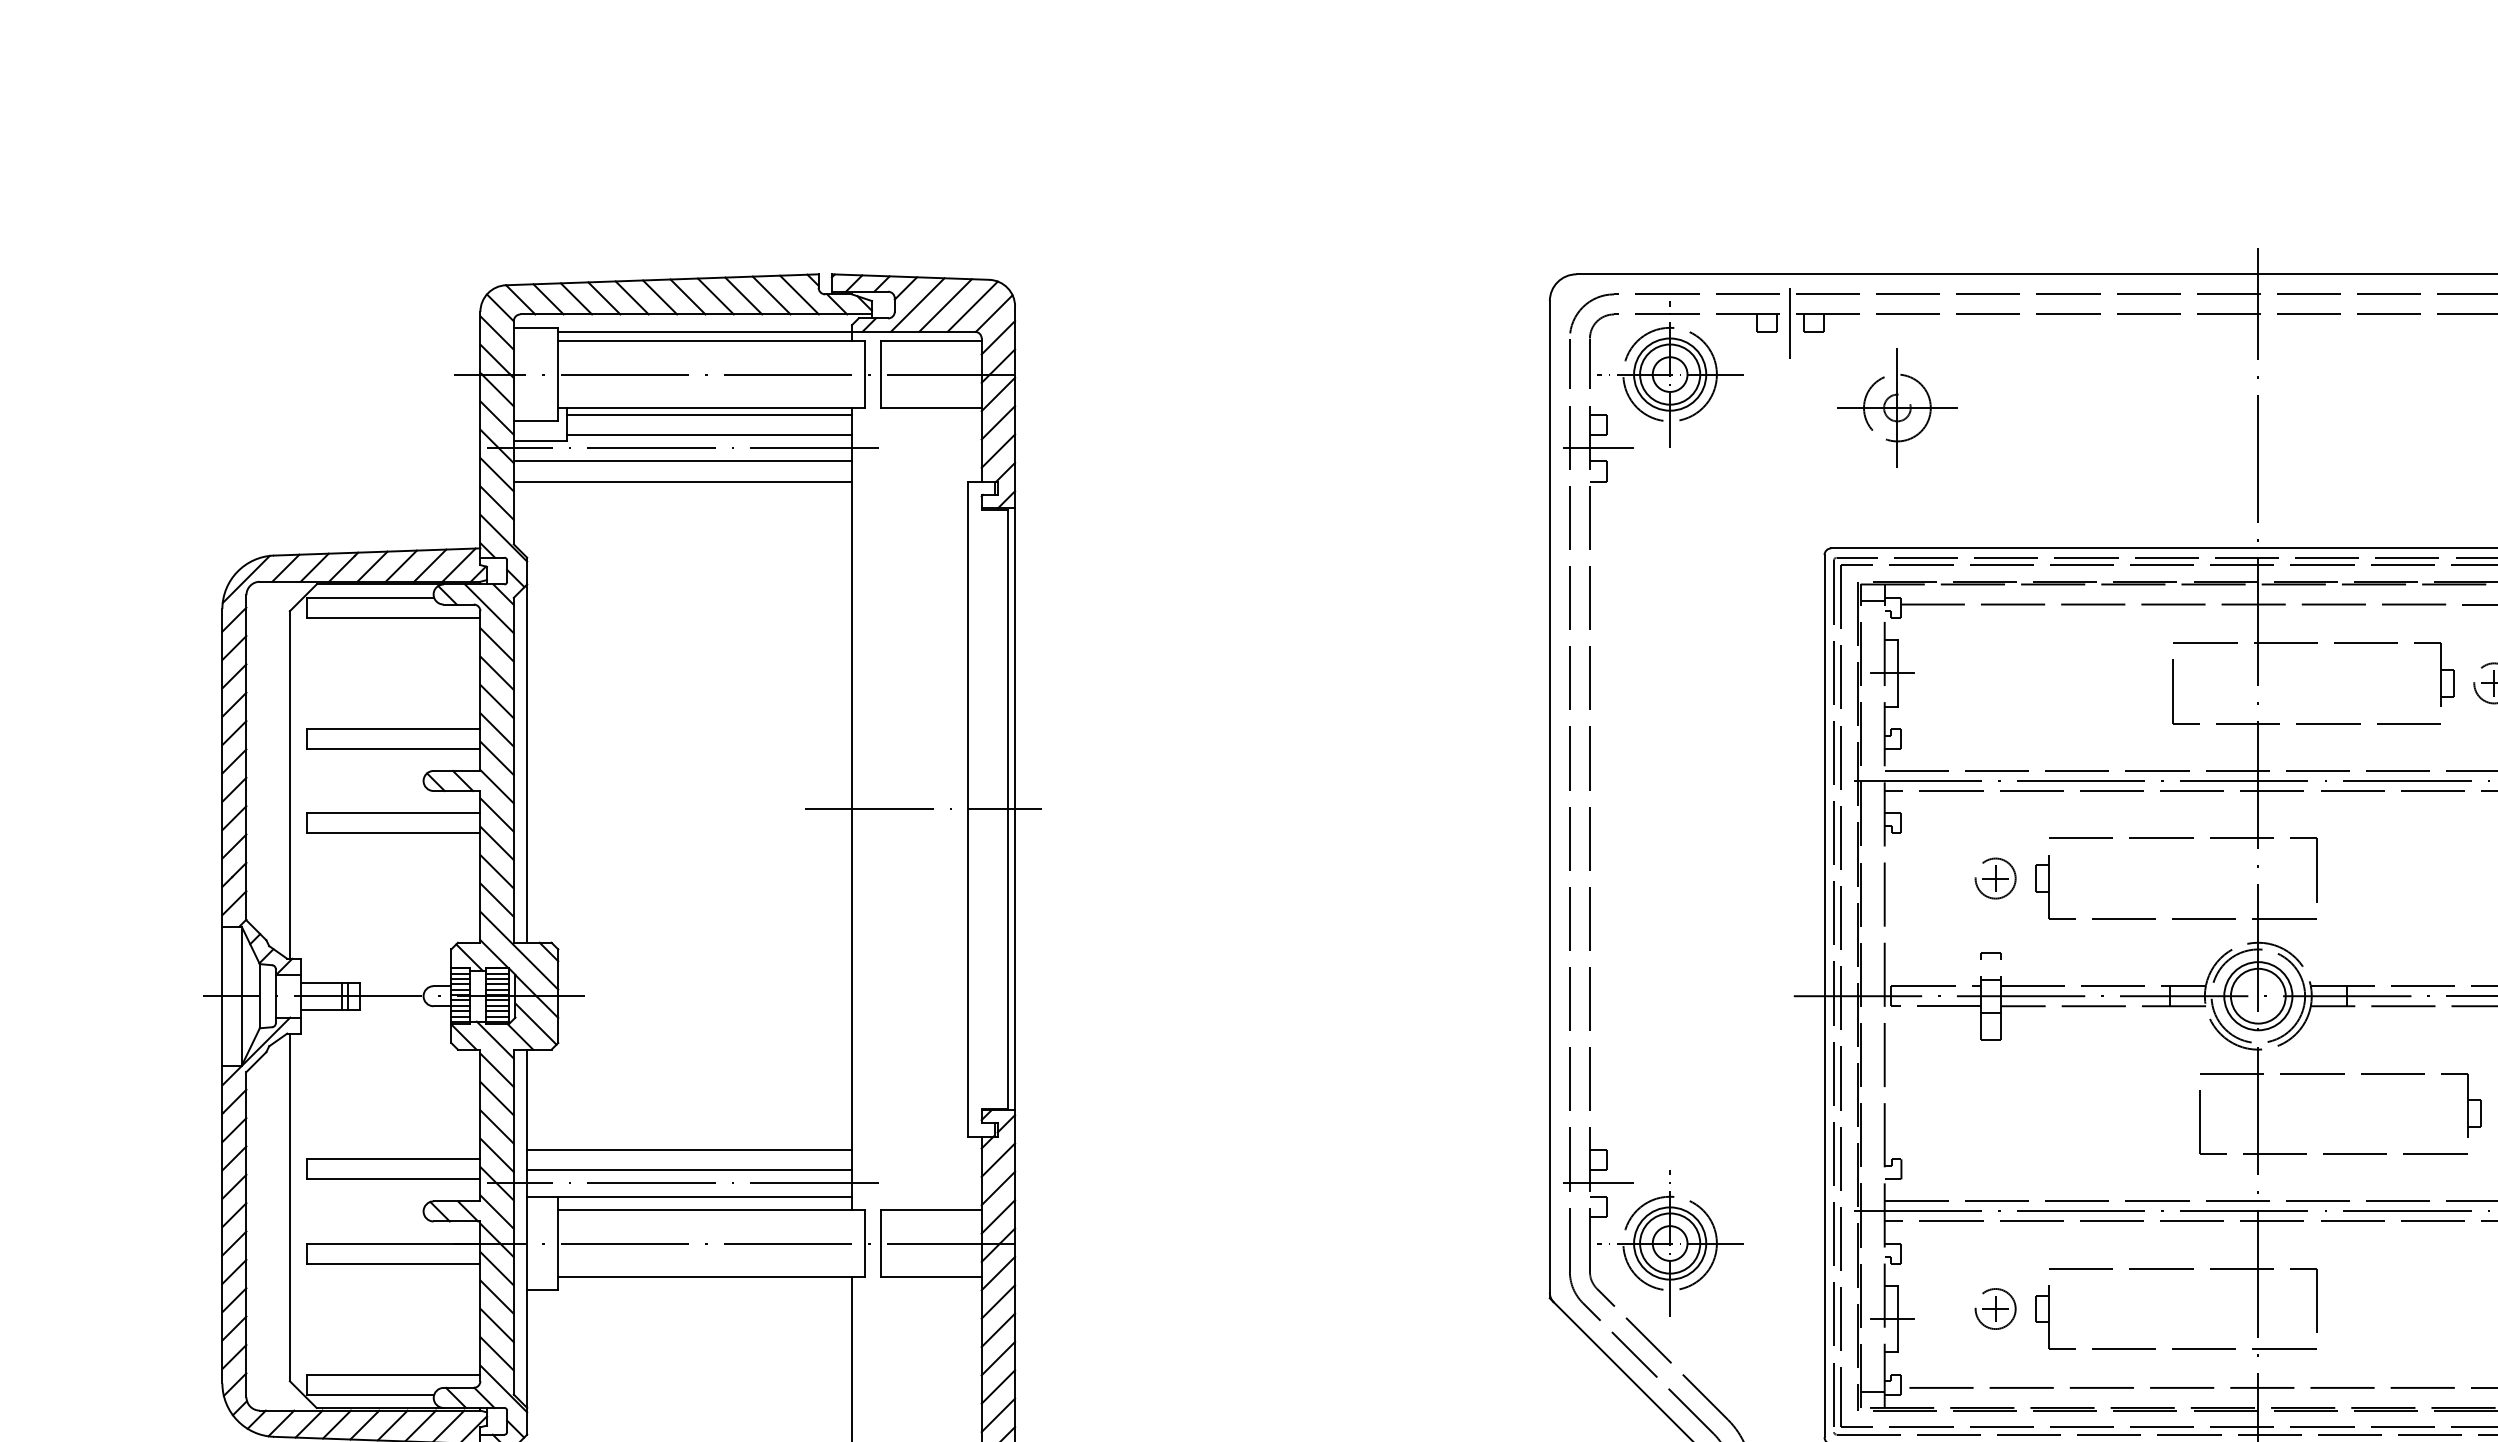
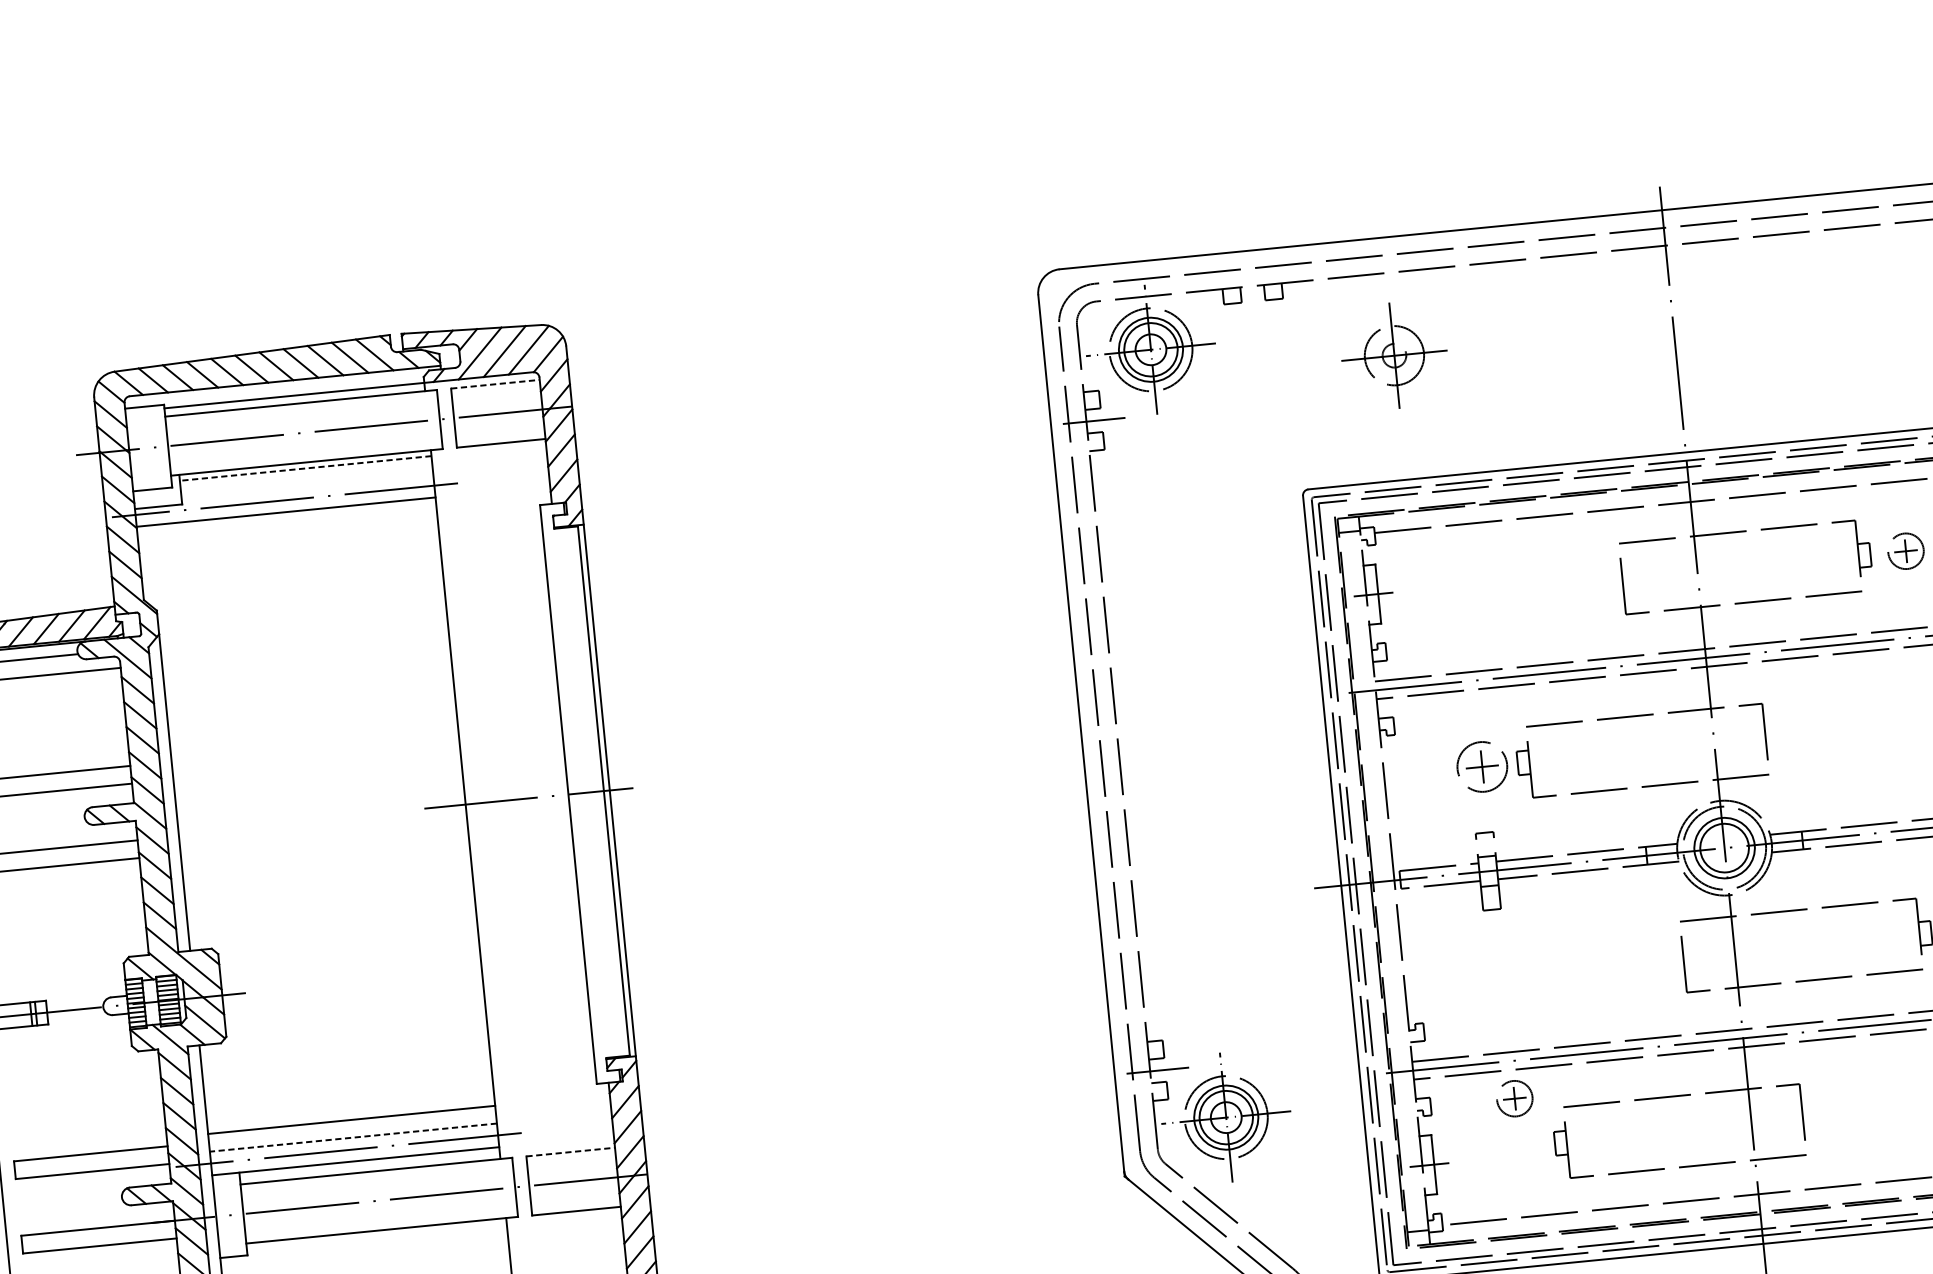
line: (1790, 322) -> (1252, 293), removed
line: (932, 341) -> (496, 384), solid -> dashed
part: (1897, 407) -> (1394, 355), moved
line: (709, 414) -> (305, 468), solid -> dashed
line: (709, 434) -> (307, 485), removed
line: (682, 481) -> (287, 529), removed
part: (1995, 878) -> (1482, 766), size x1.4
line: (689, 1170) -> (353, 1138), solid -> dashed
line: (932, 1210) -> (571, 1152), solid -> dashed
part: (1995, 1308) -> (1514, 1098), moved

